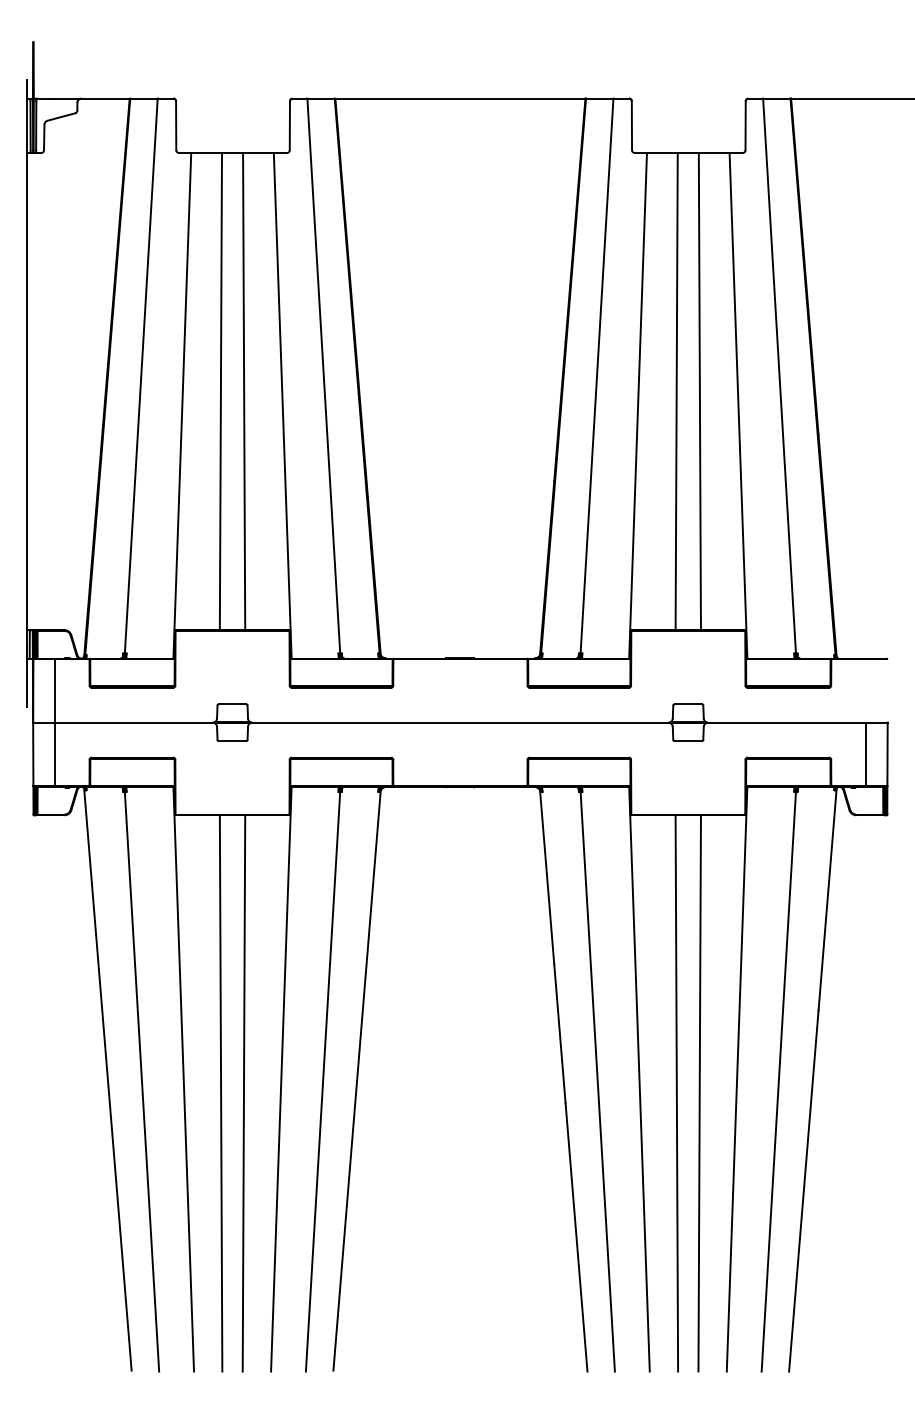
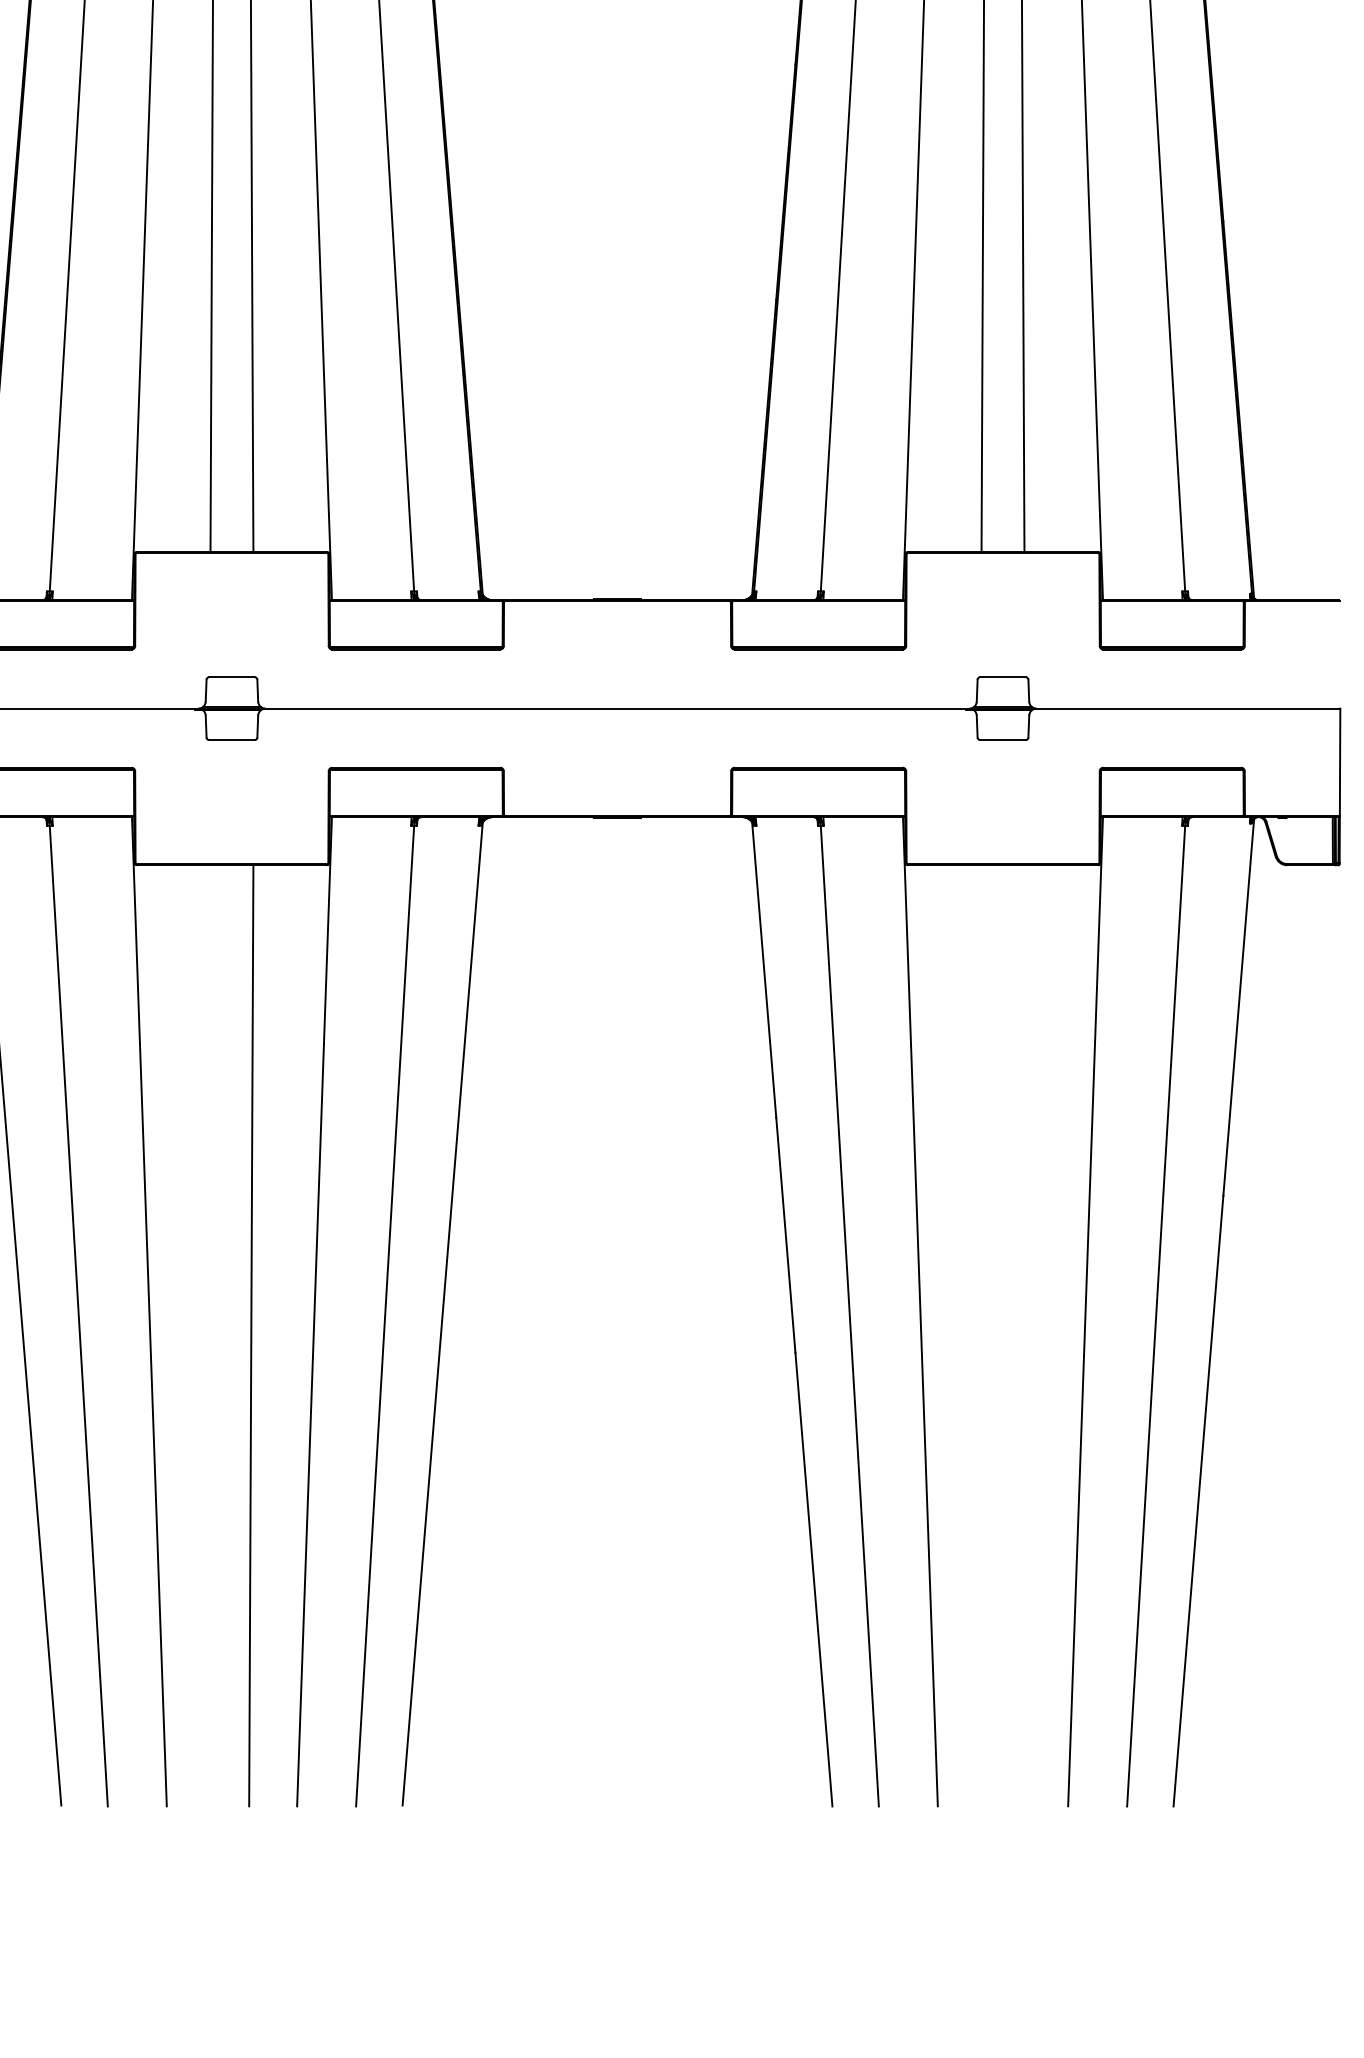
line: (866, 754) -> (1304, 762), removed
line: (220, 1093) -> (211, 1335), removed
line: (676, 1093) -> (983, 1335), removed
line: (699, 1093) -> (1021, 1335), removed

